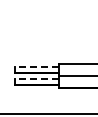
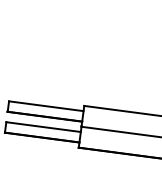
line: (36, 66) -> (45, 105), dashed -> solid
line: (36, 79) -> (42, 127), dashed -> solid

